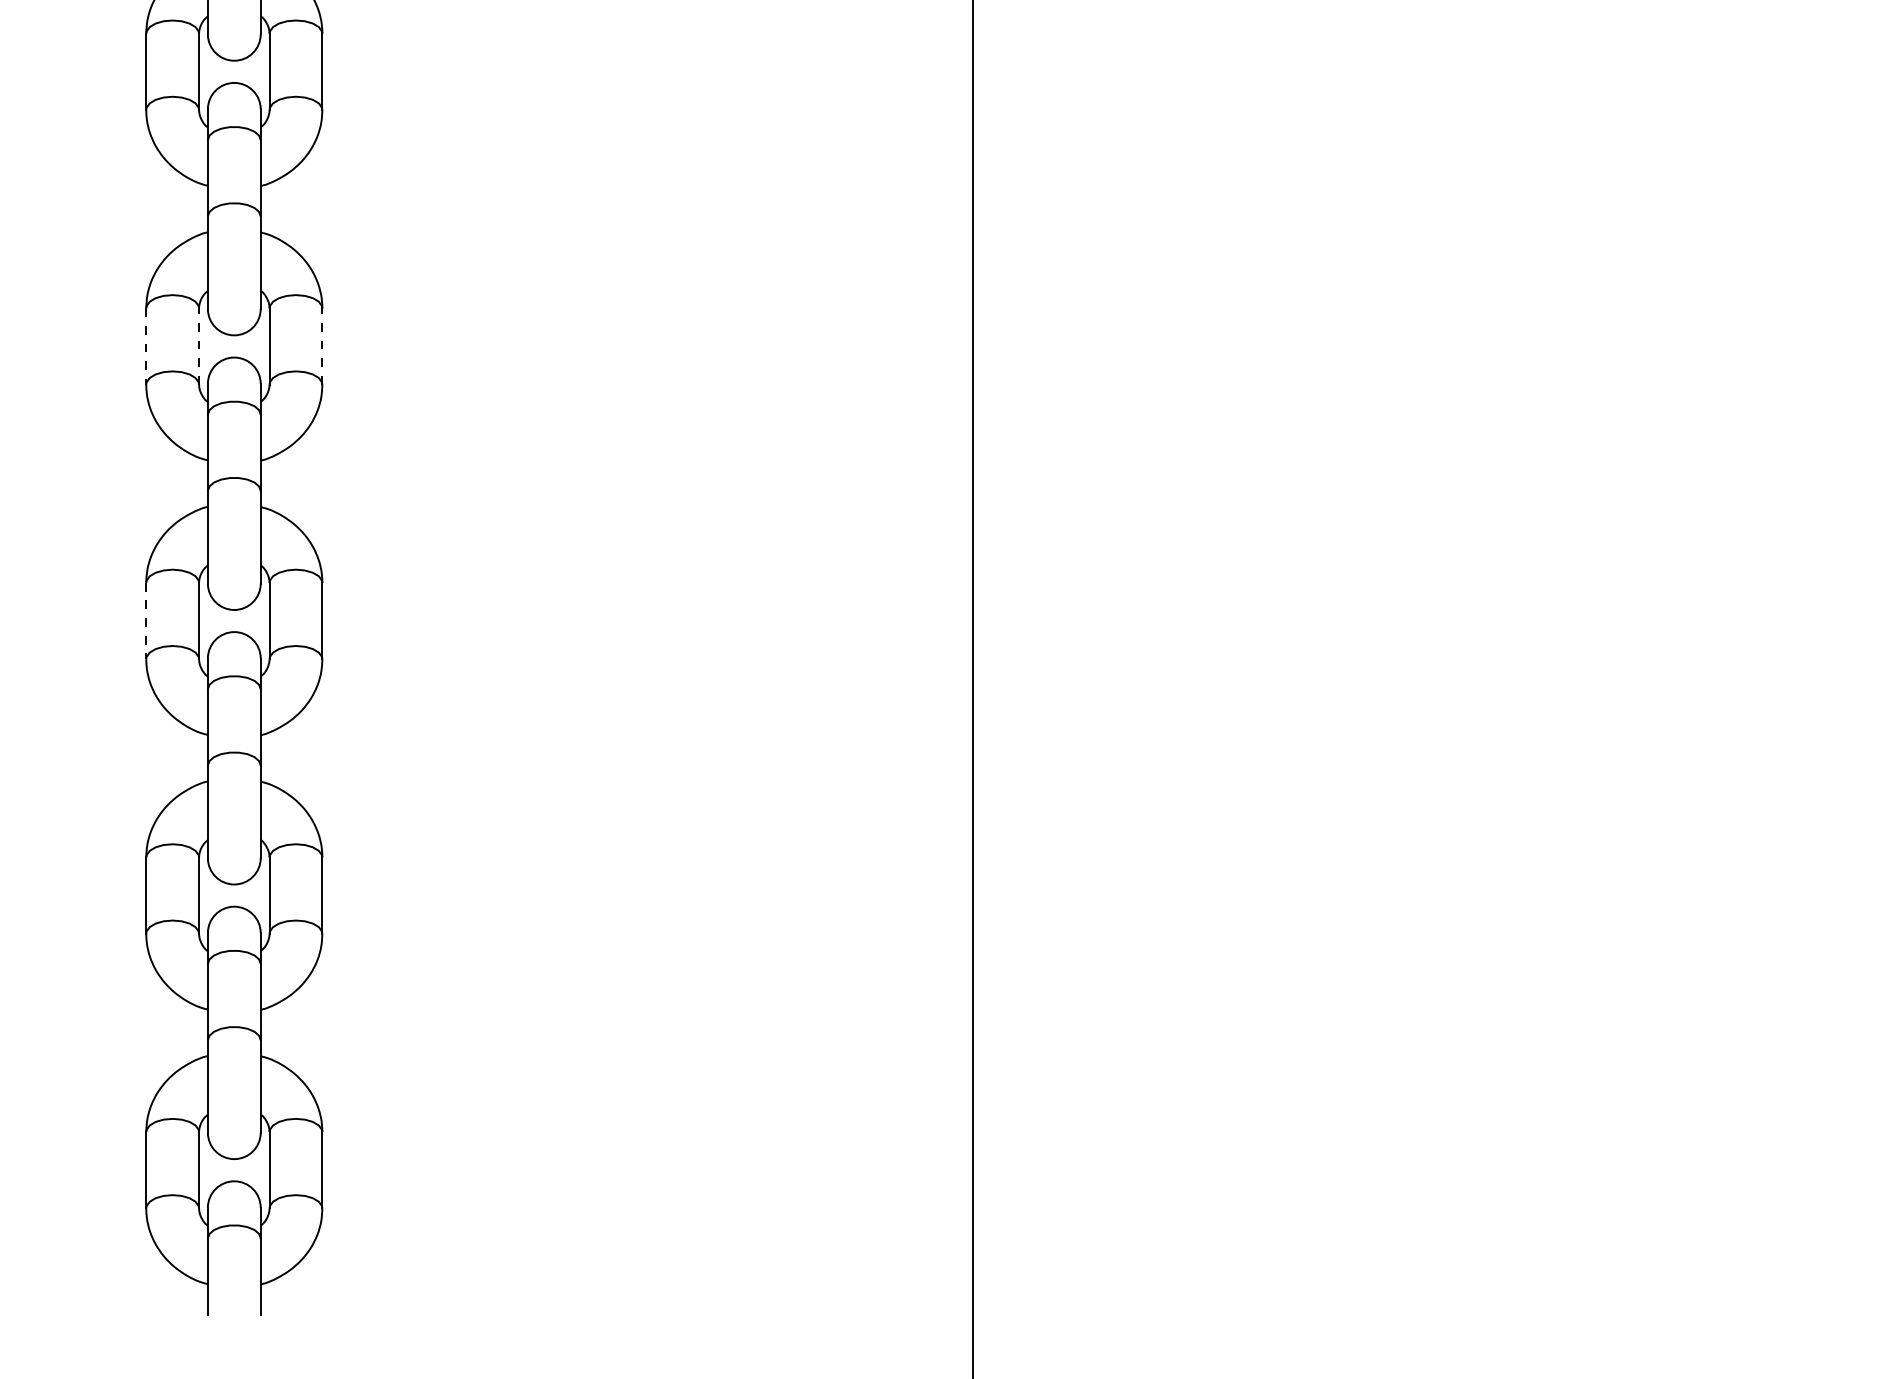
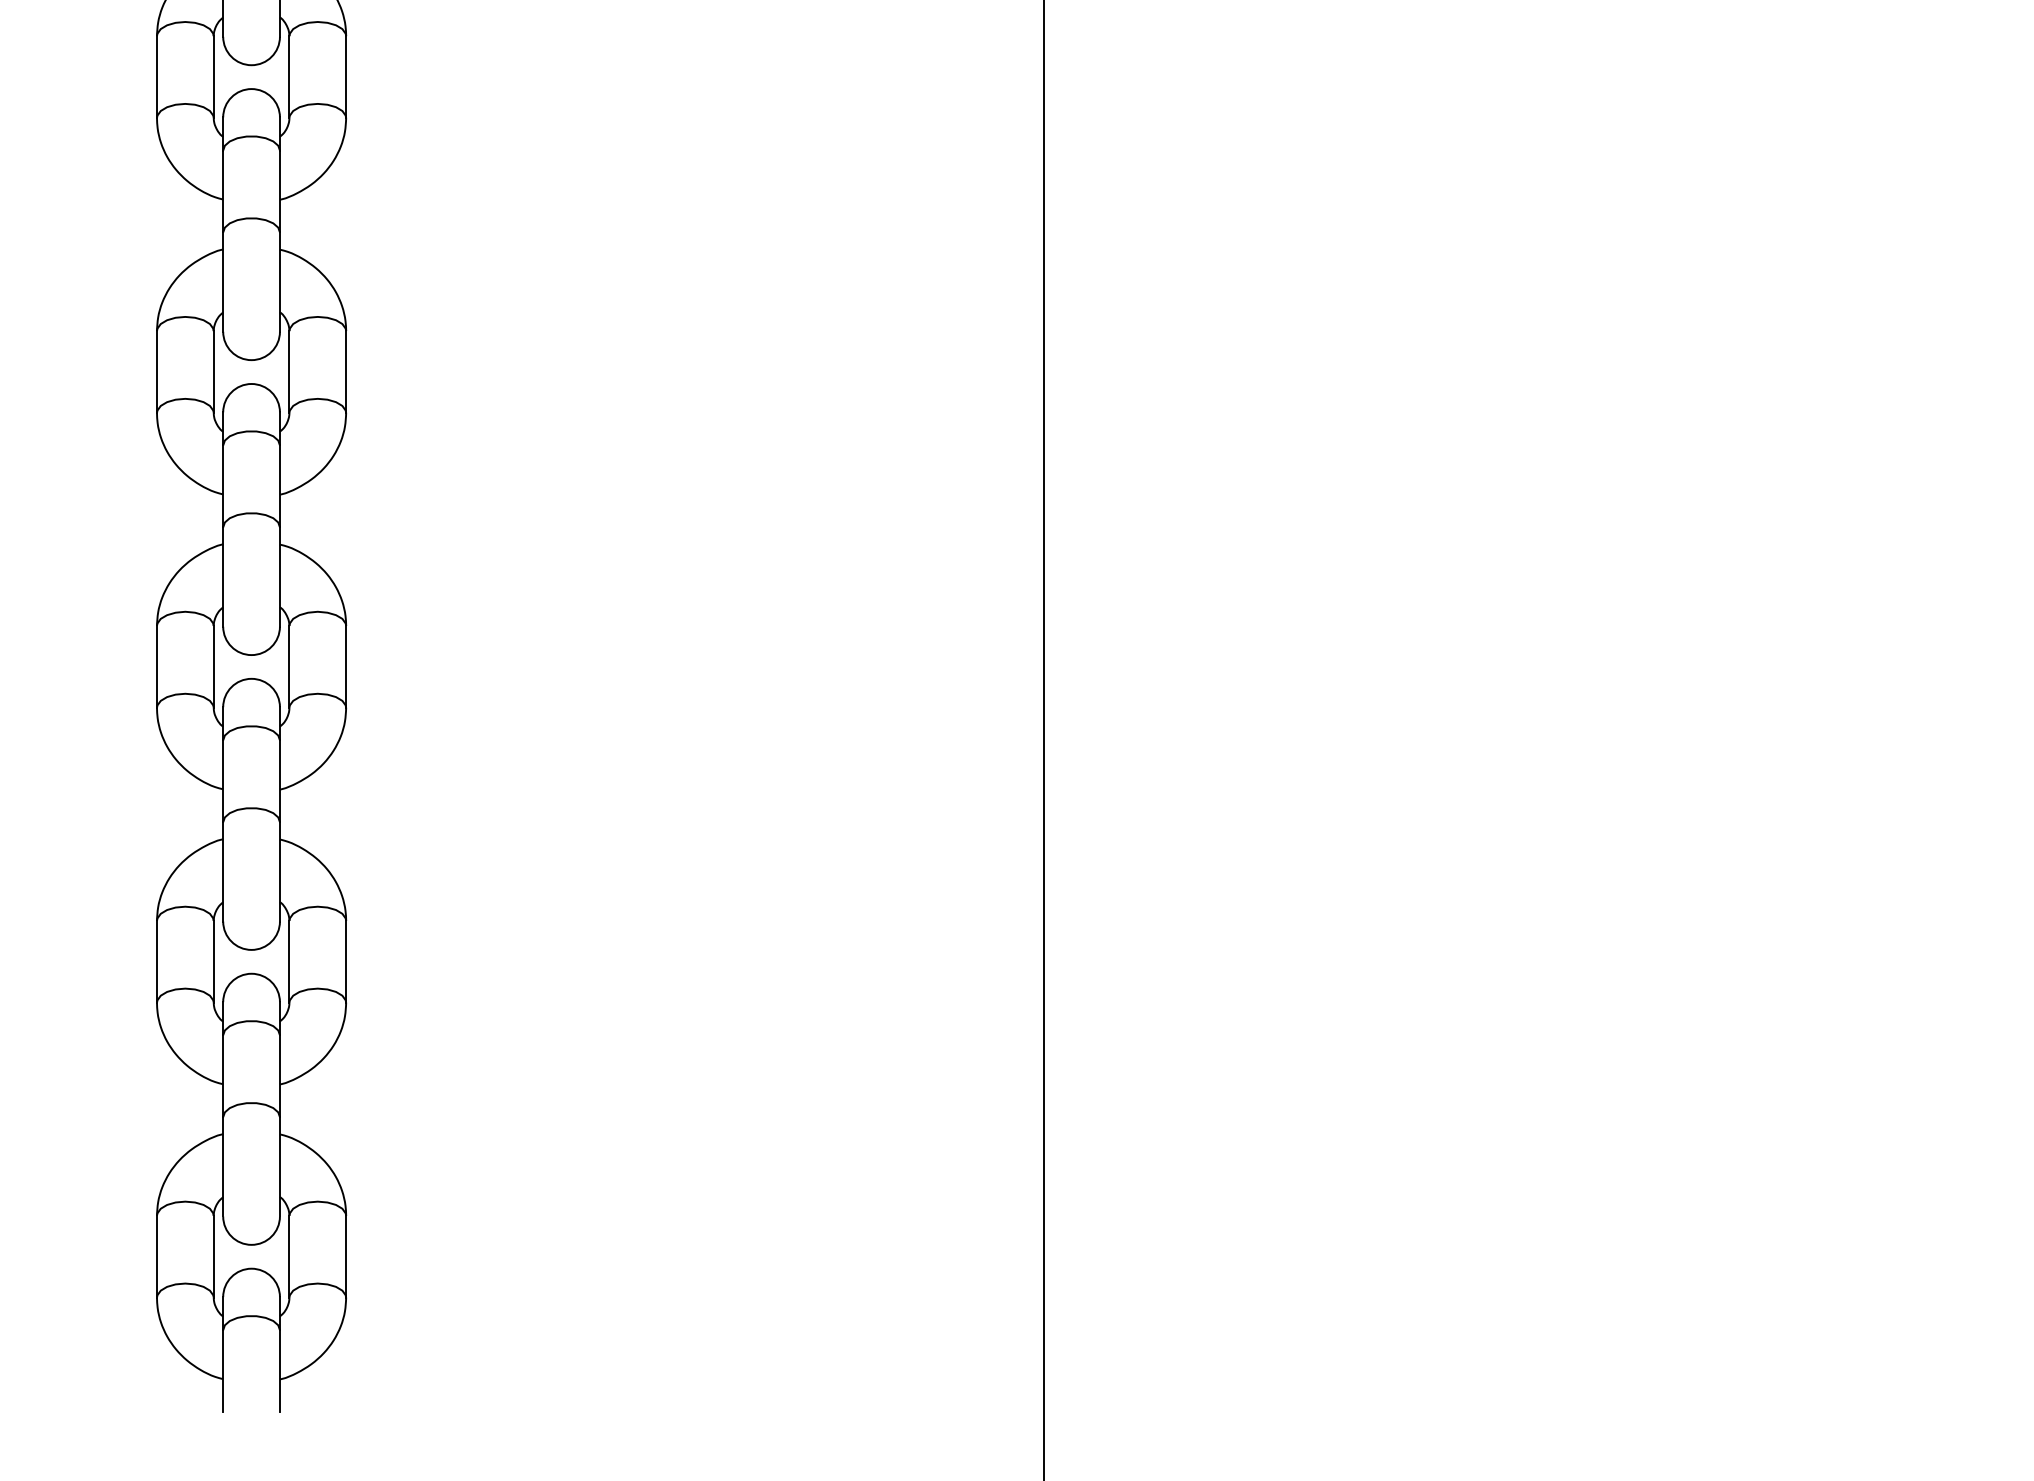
line: (145, 346) -> (156, 372), dashed -> solid
line: (198, 346) -> (213, 372), dashed -> solid
line: (322, 346) -> (346, 372), dashed -> solid
line: (145, 621) -> (156, 667), dashed -> solid

